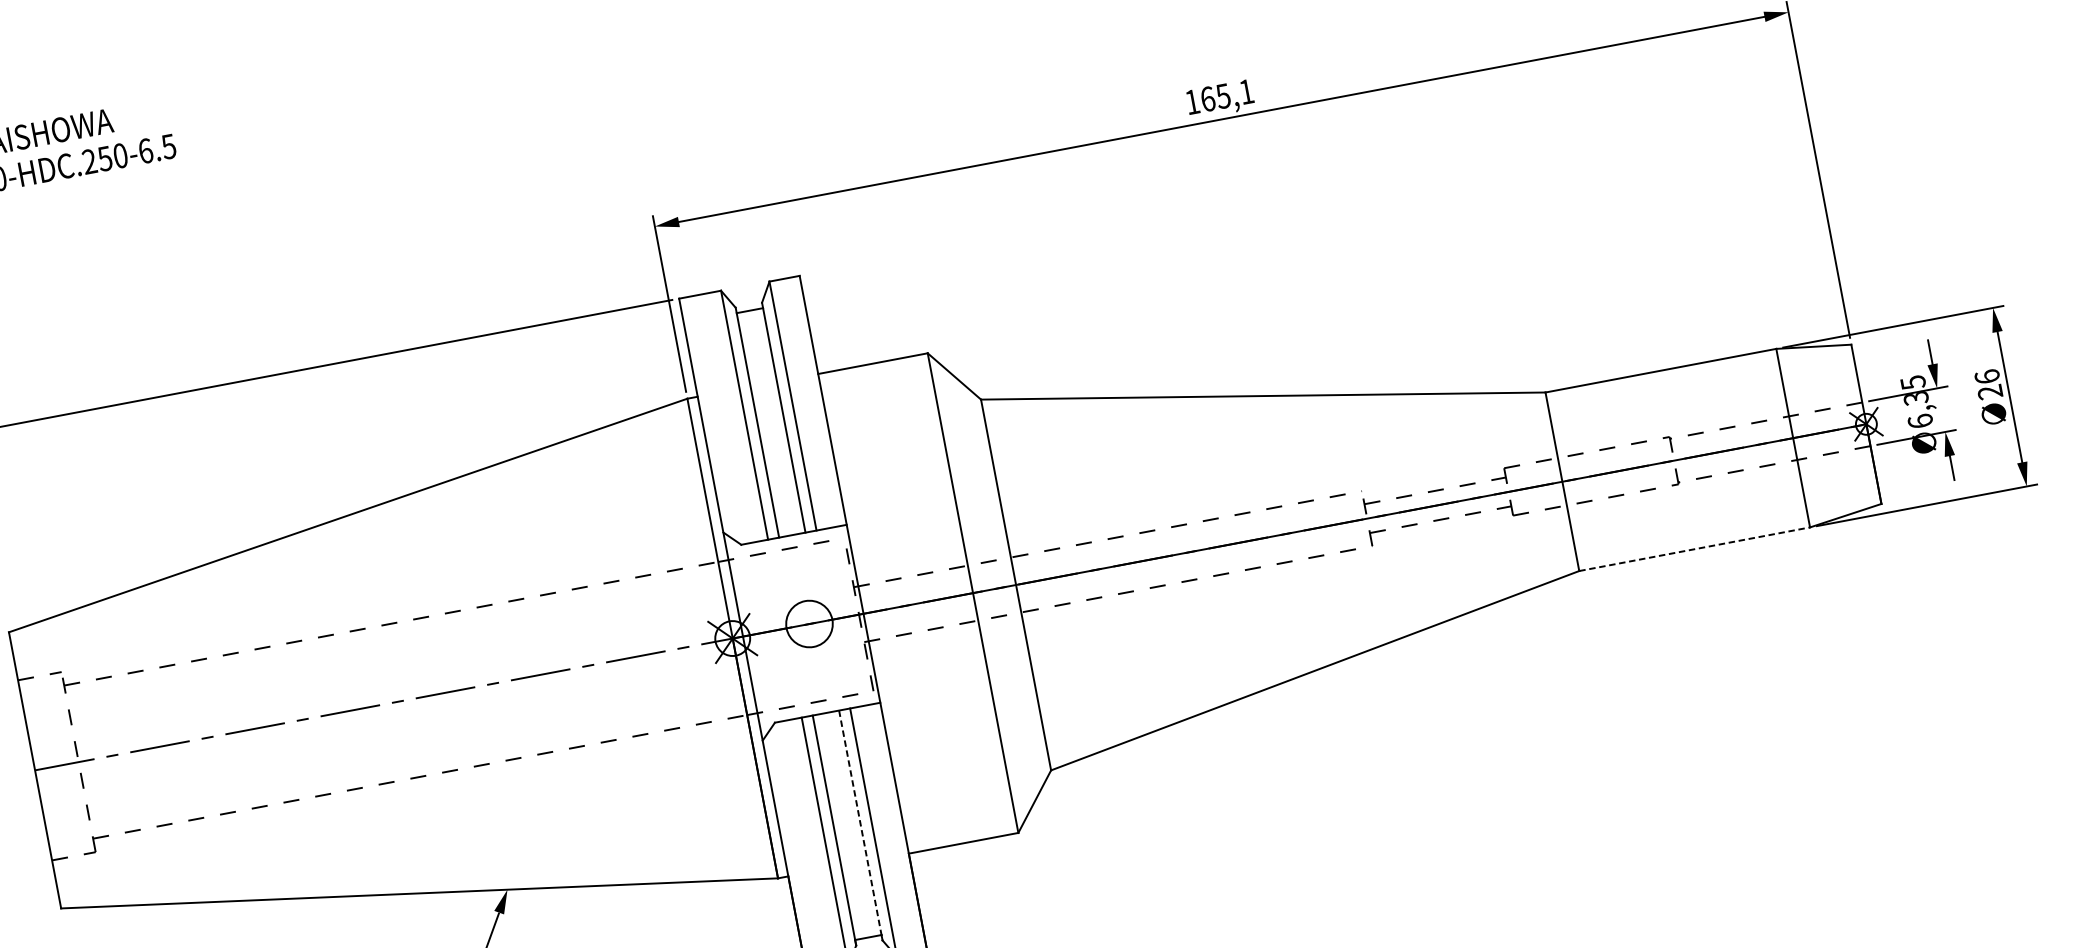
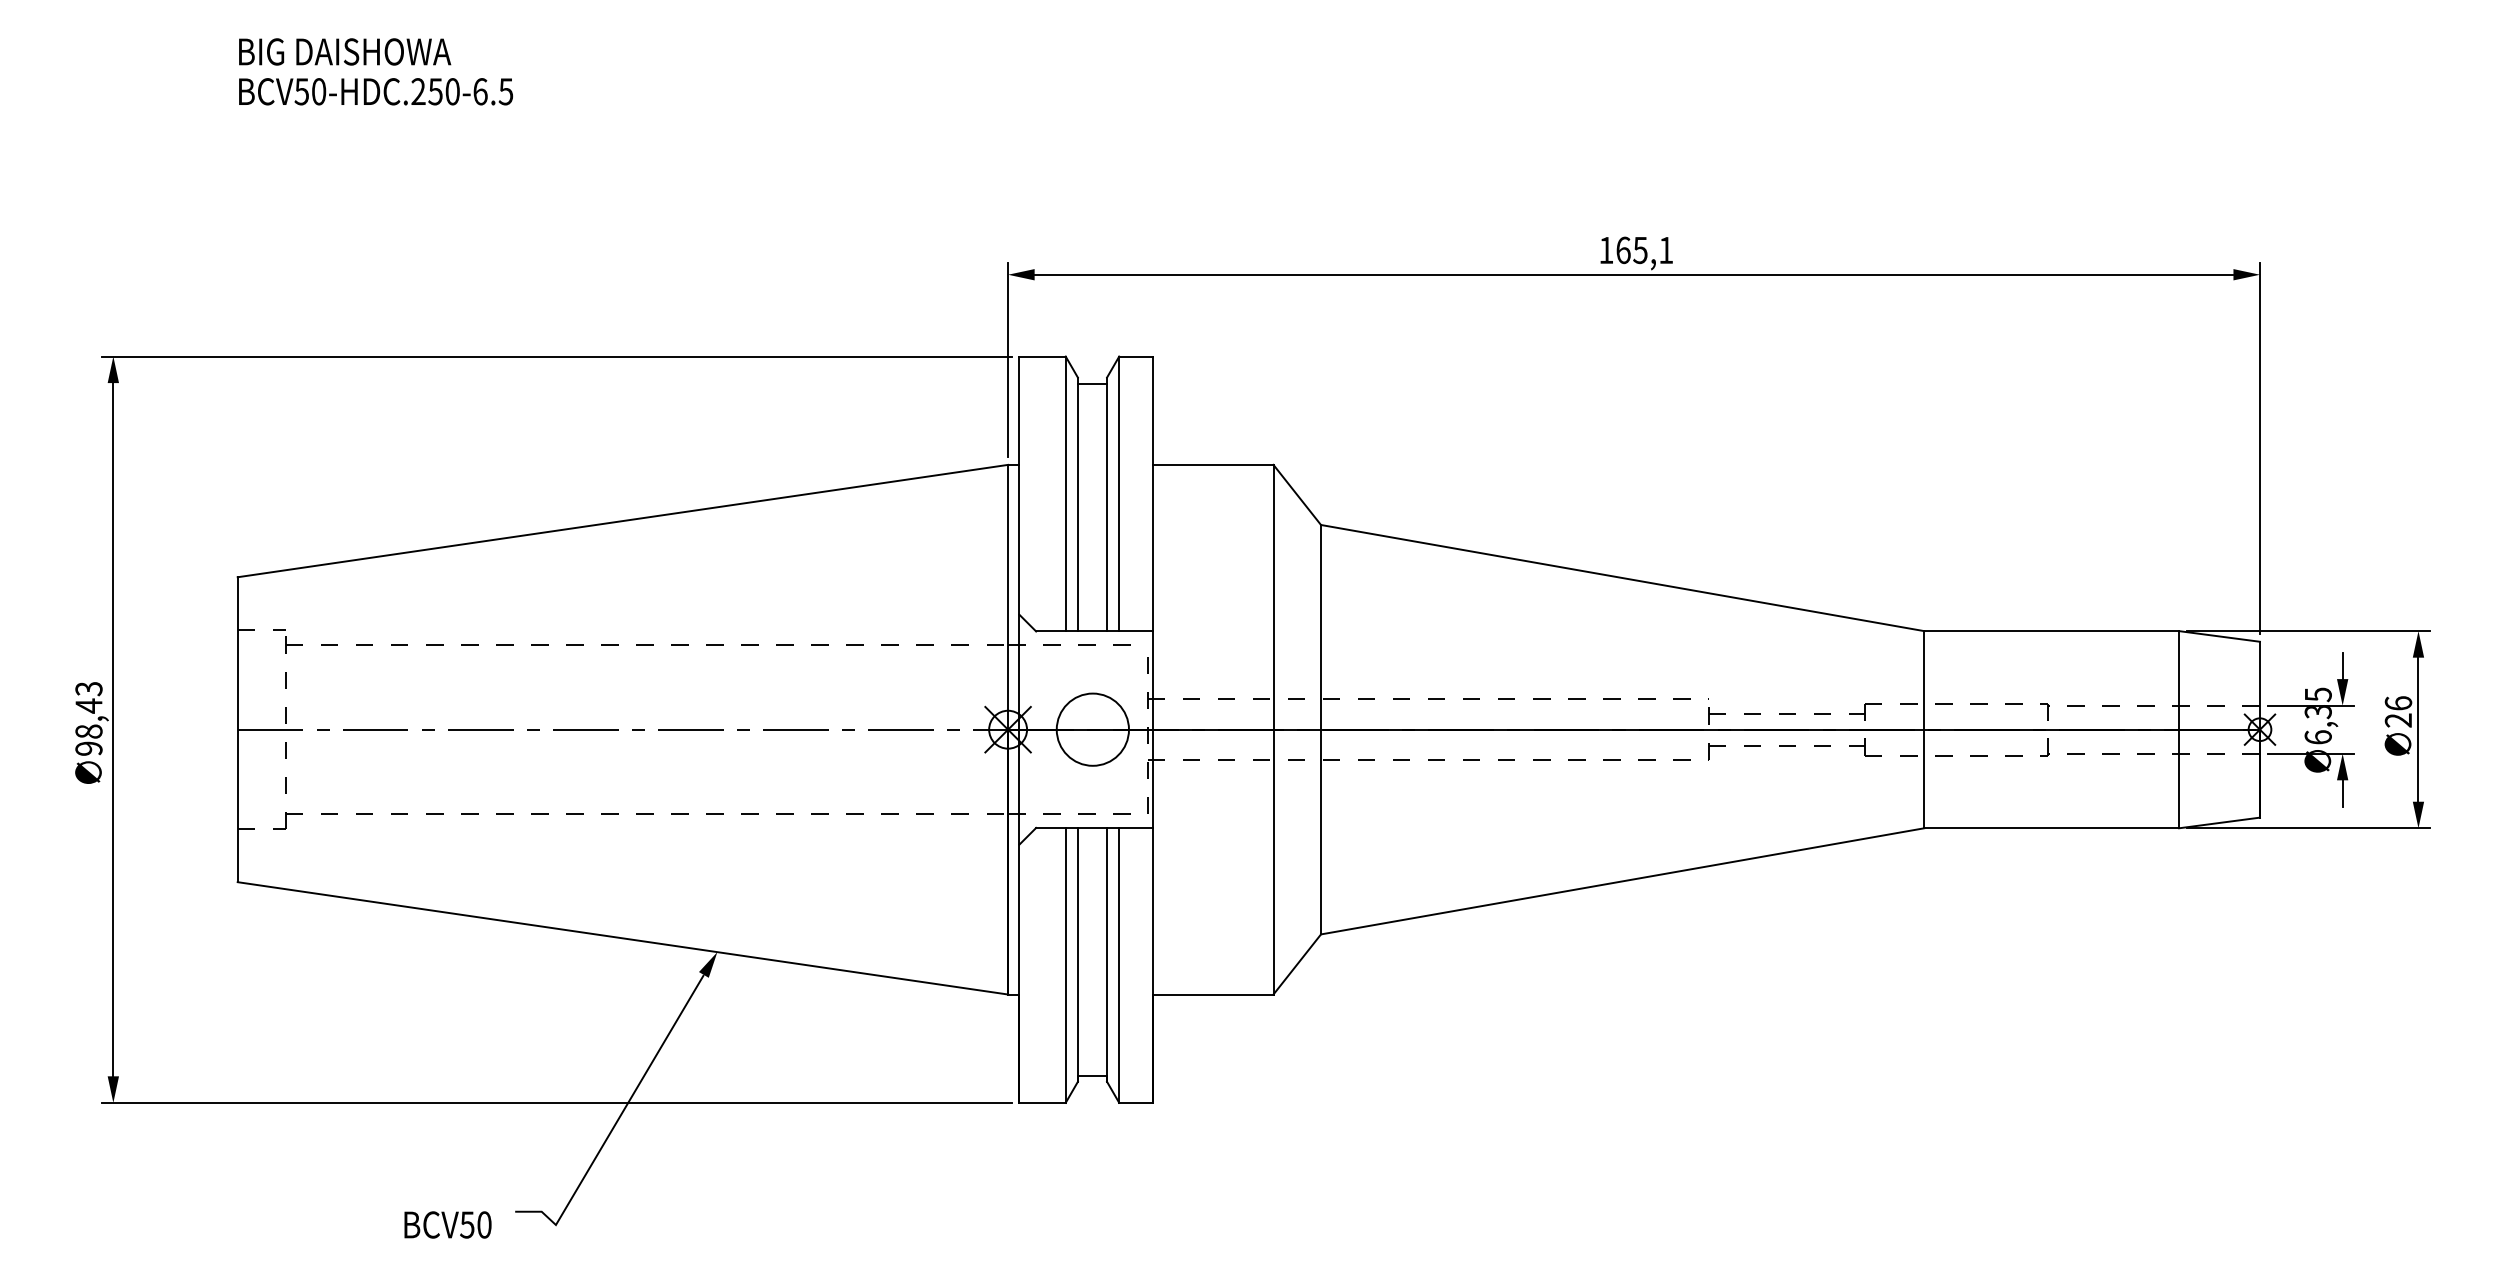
line: (1695, 549) -> (2052, 828), dashed -> solid
circle: (809, 623) -> (1092, 729), size x1.43
line: (861, 825) -> (1107, 954), dashed -> solid

